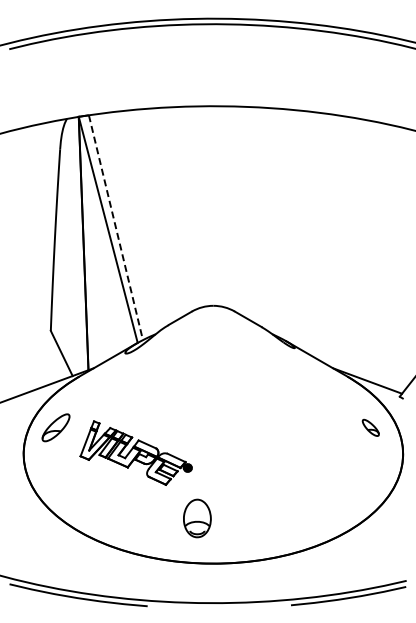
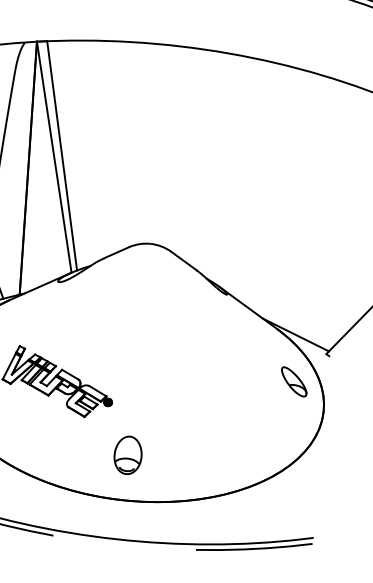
line: (115, 227) -> (61, 155), dashed -> solid
part: (370, 427) -> (294, 381), size x1.67
part: (197, 518) -> (128, 455), moved

